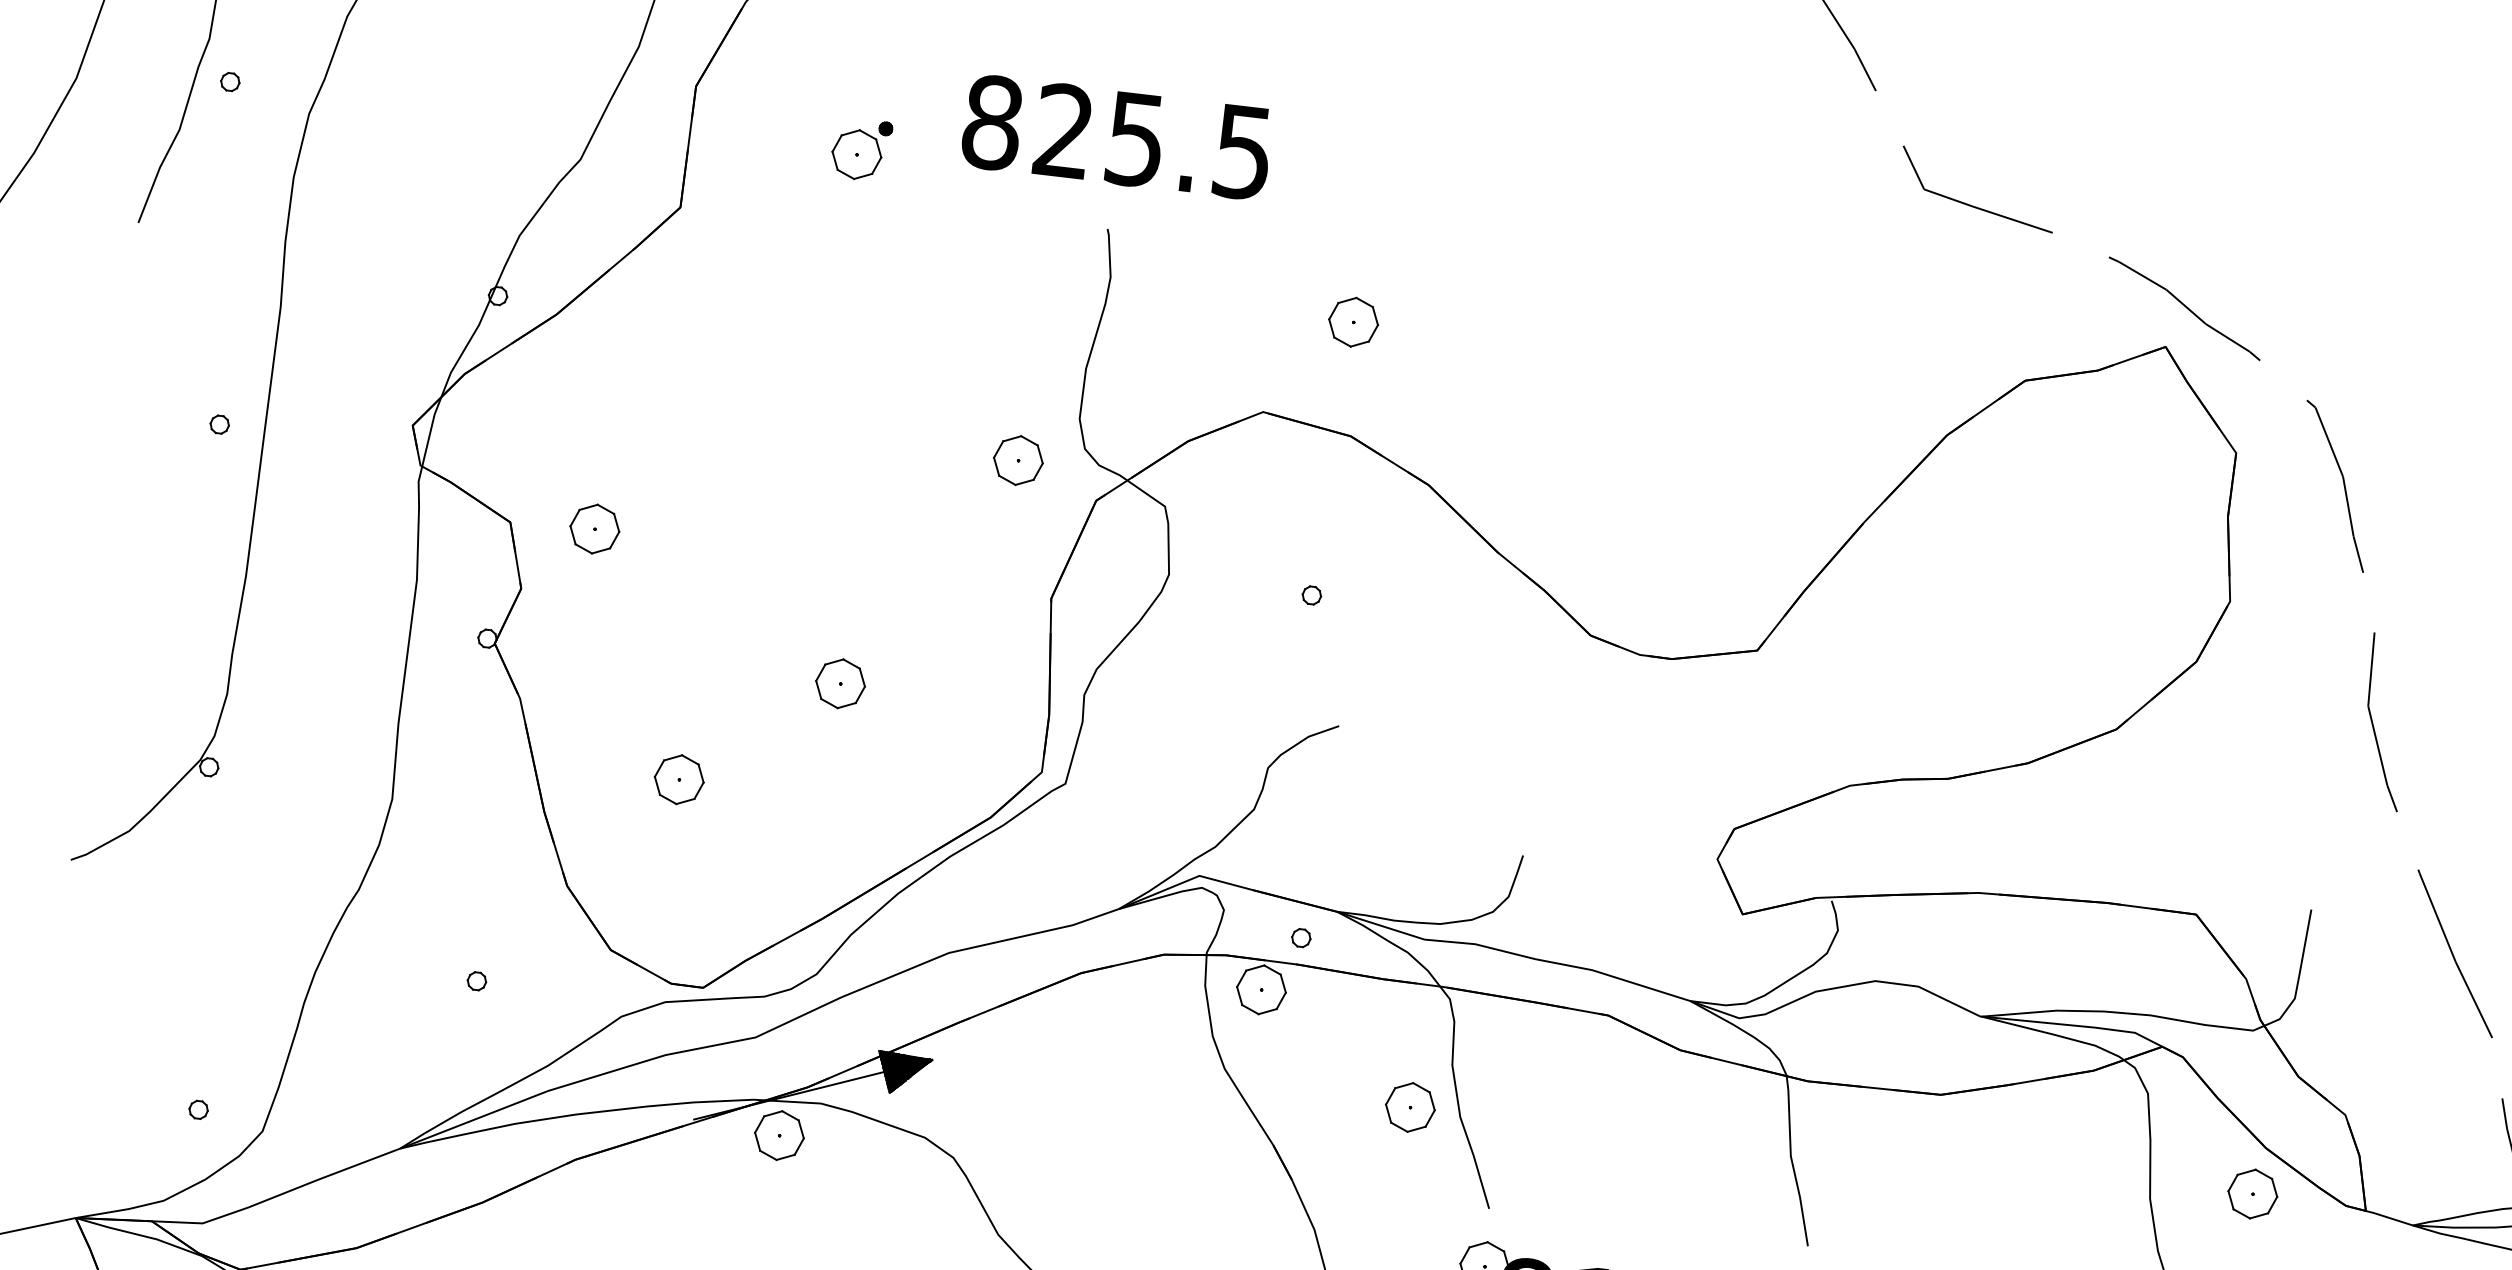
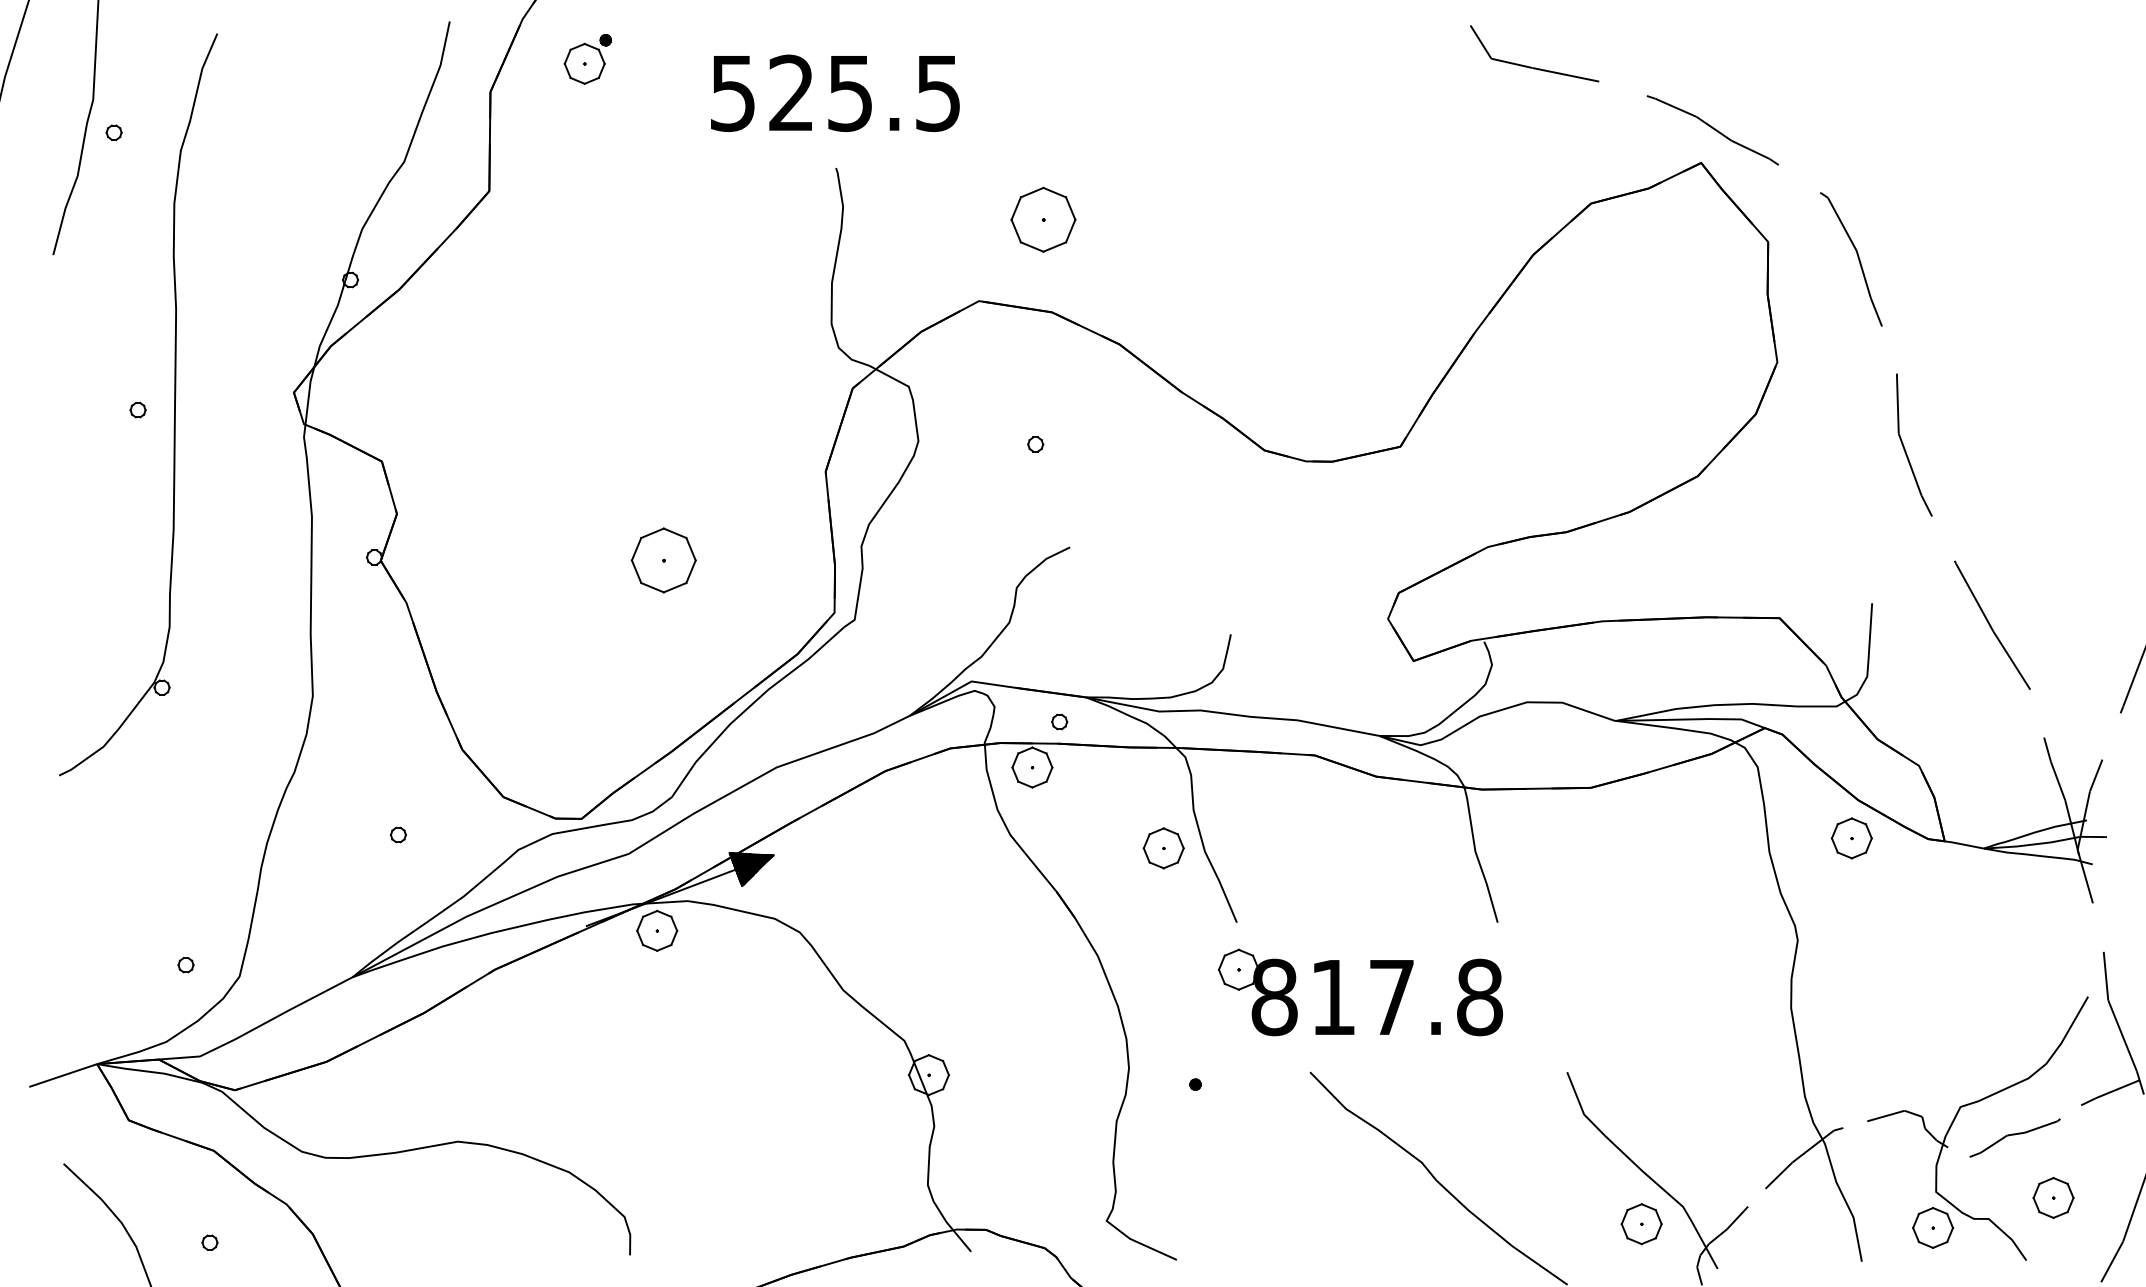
text: (992, 123) -> (733, 93), 825.5 -> 525.5
part: (860, 149) -> (587, 59), moved
part: (1353, 322) -> (1043, 220), size x1.6
part: (1018, 460) -> (786, 363), removed
part: (594, 528) -> (450, 458), removed
part: (840, 683) -> (663, 560), size x1.6
part: (679, 780) -> (542, 653), removed

